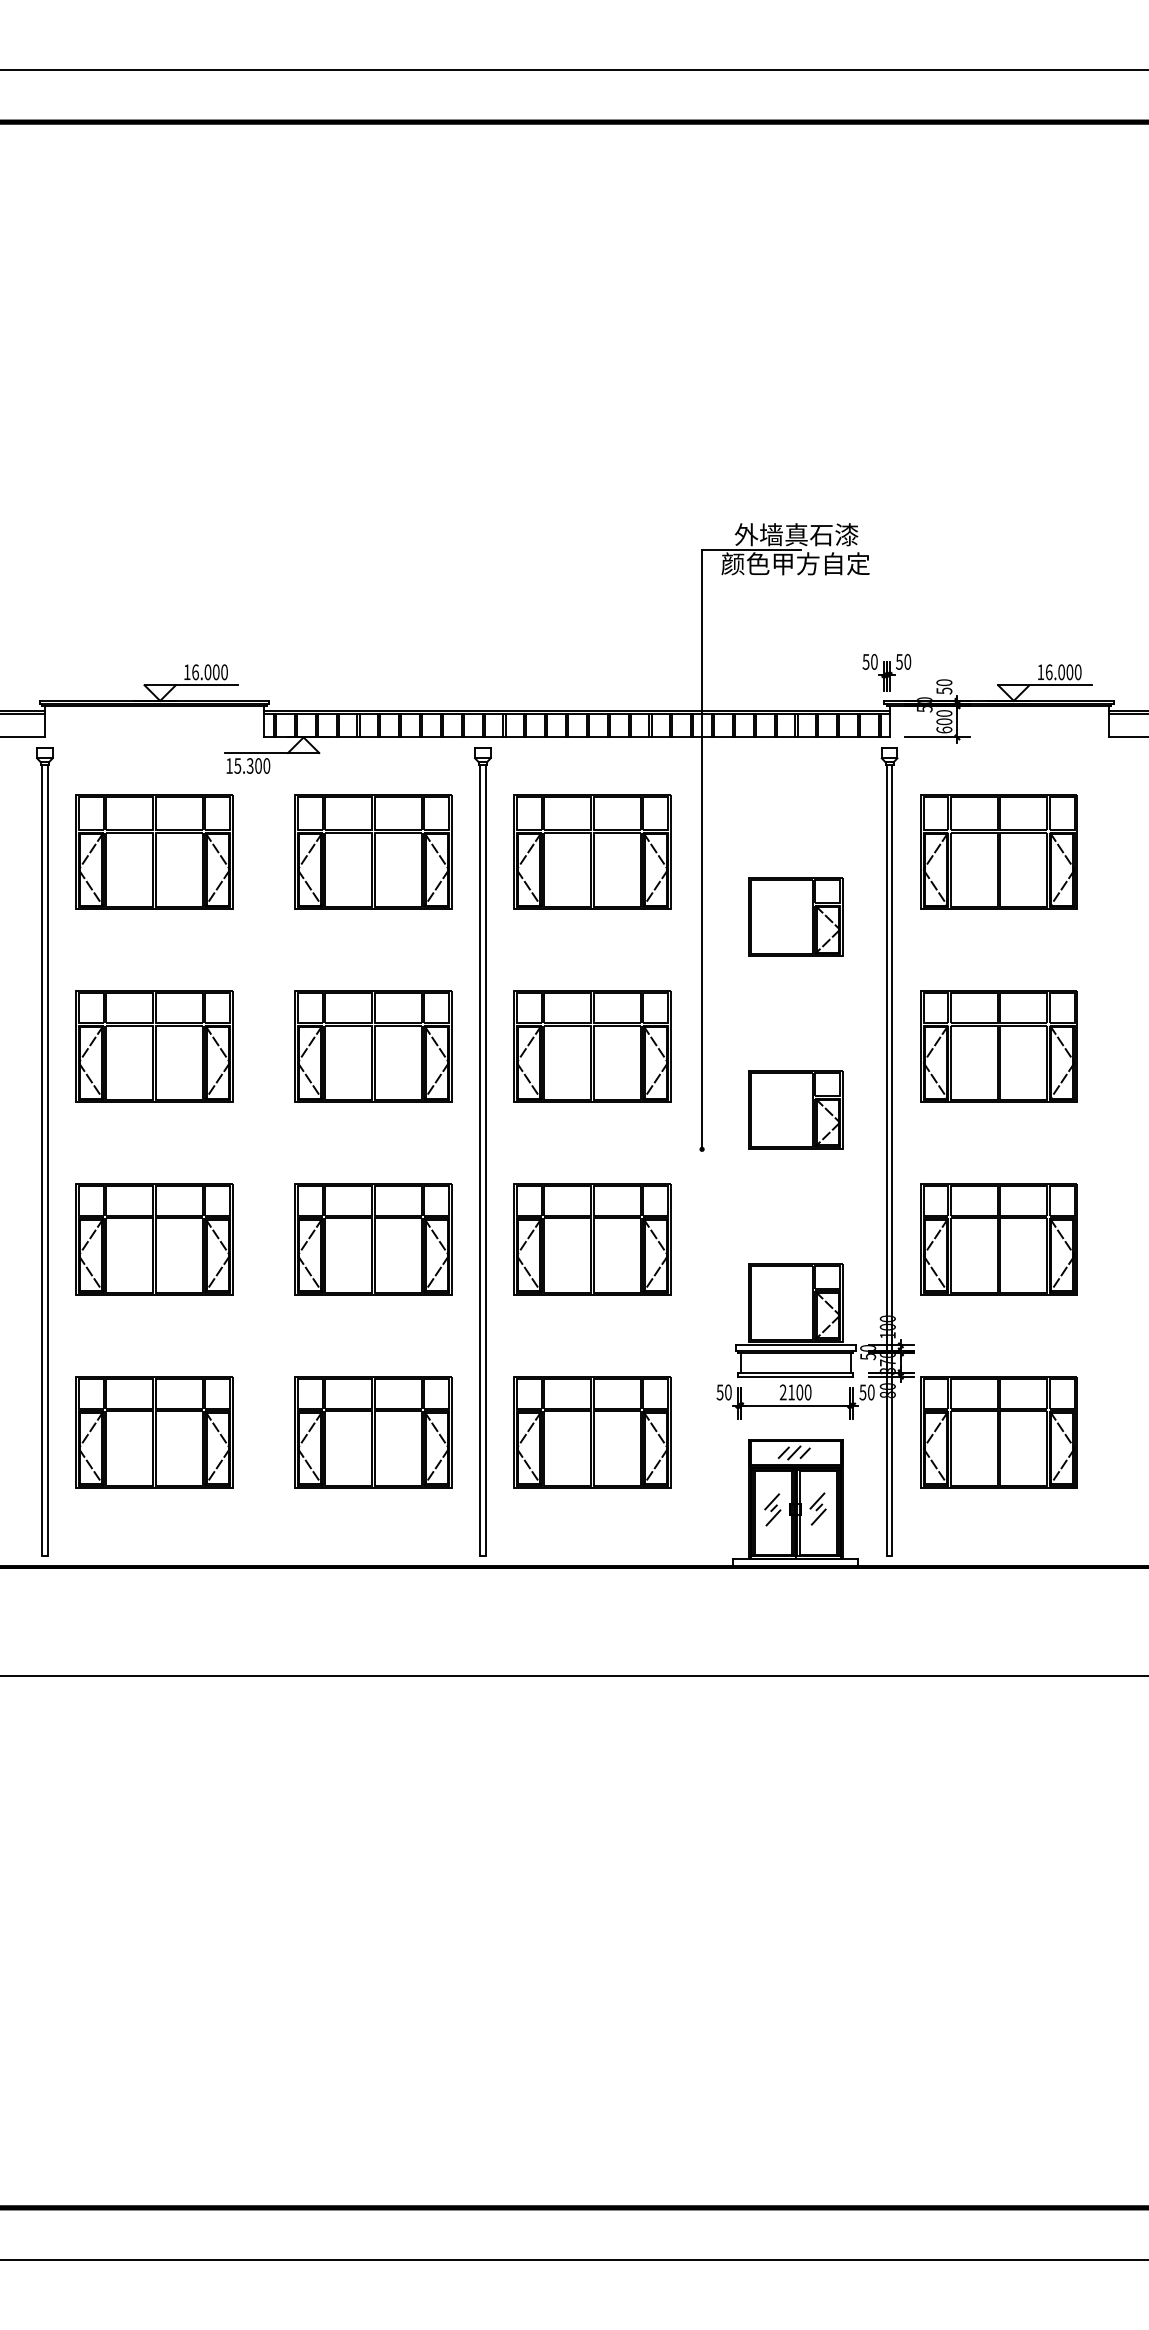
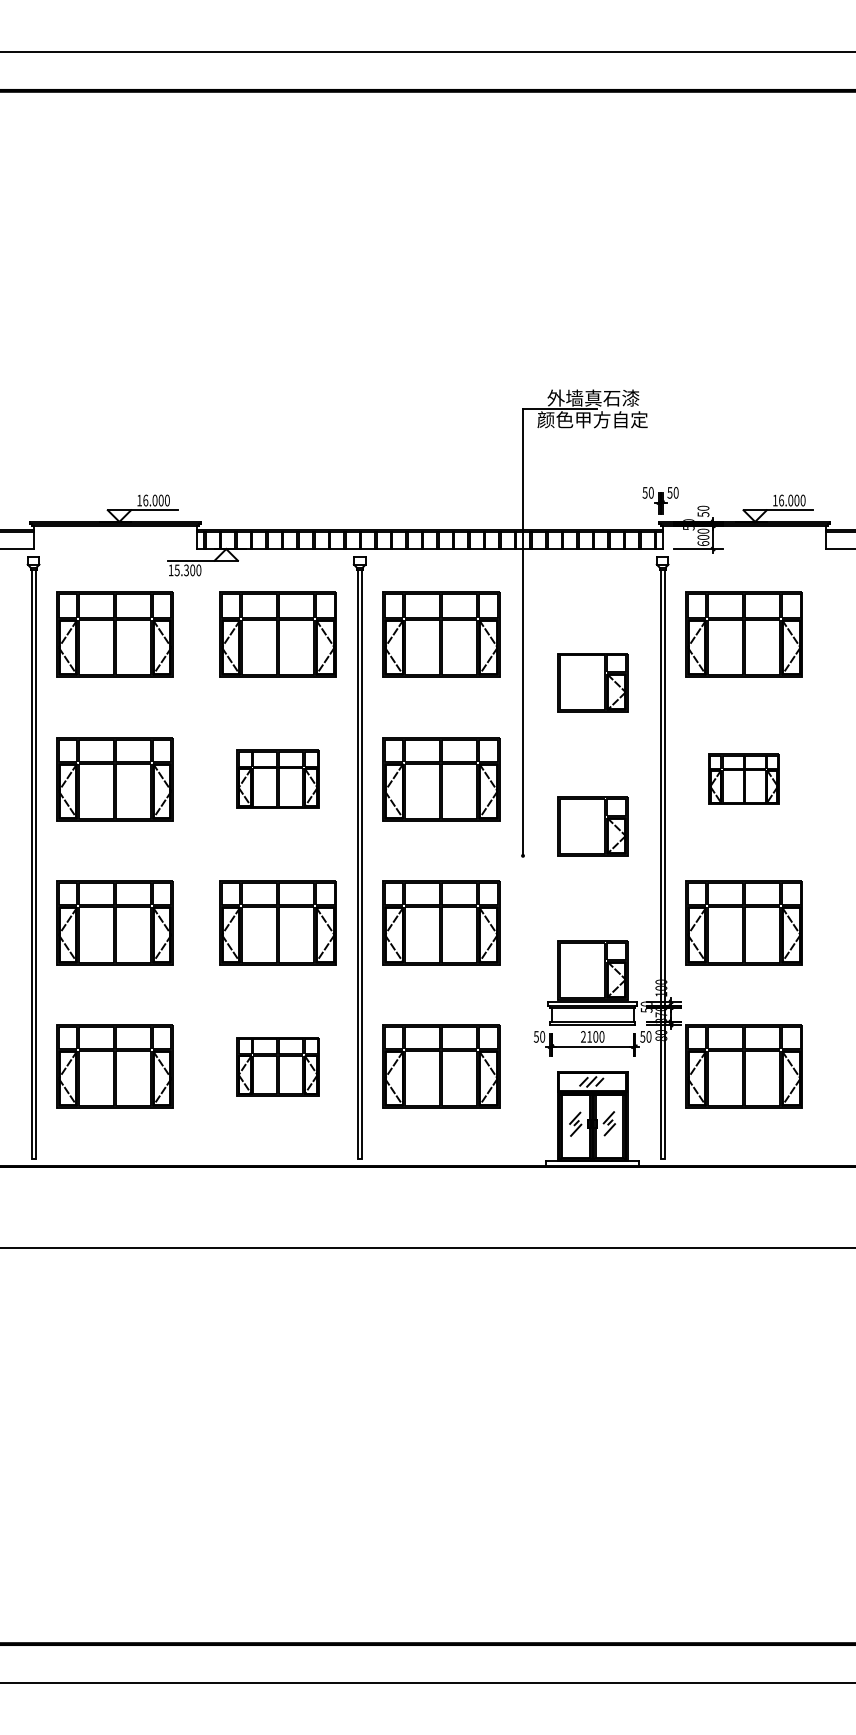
part: (372, 1046) -> (277, 779), size x0.7
part: (998, 1046) -> (743, 779), size x0.6
part: (372, 1432) -> (277, 1066), size x0.7

